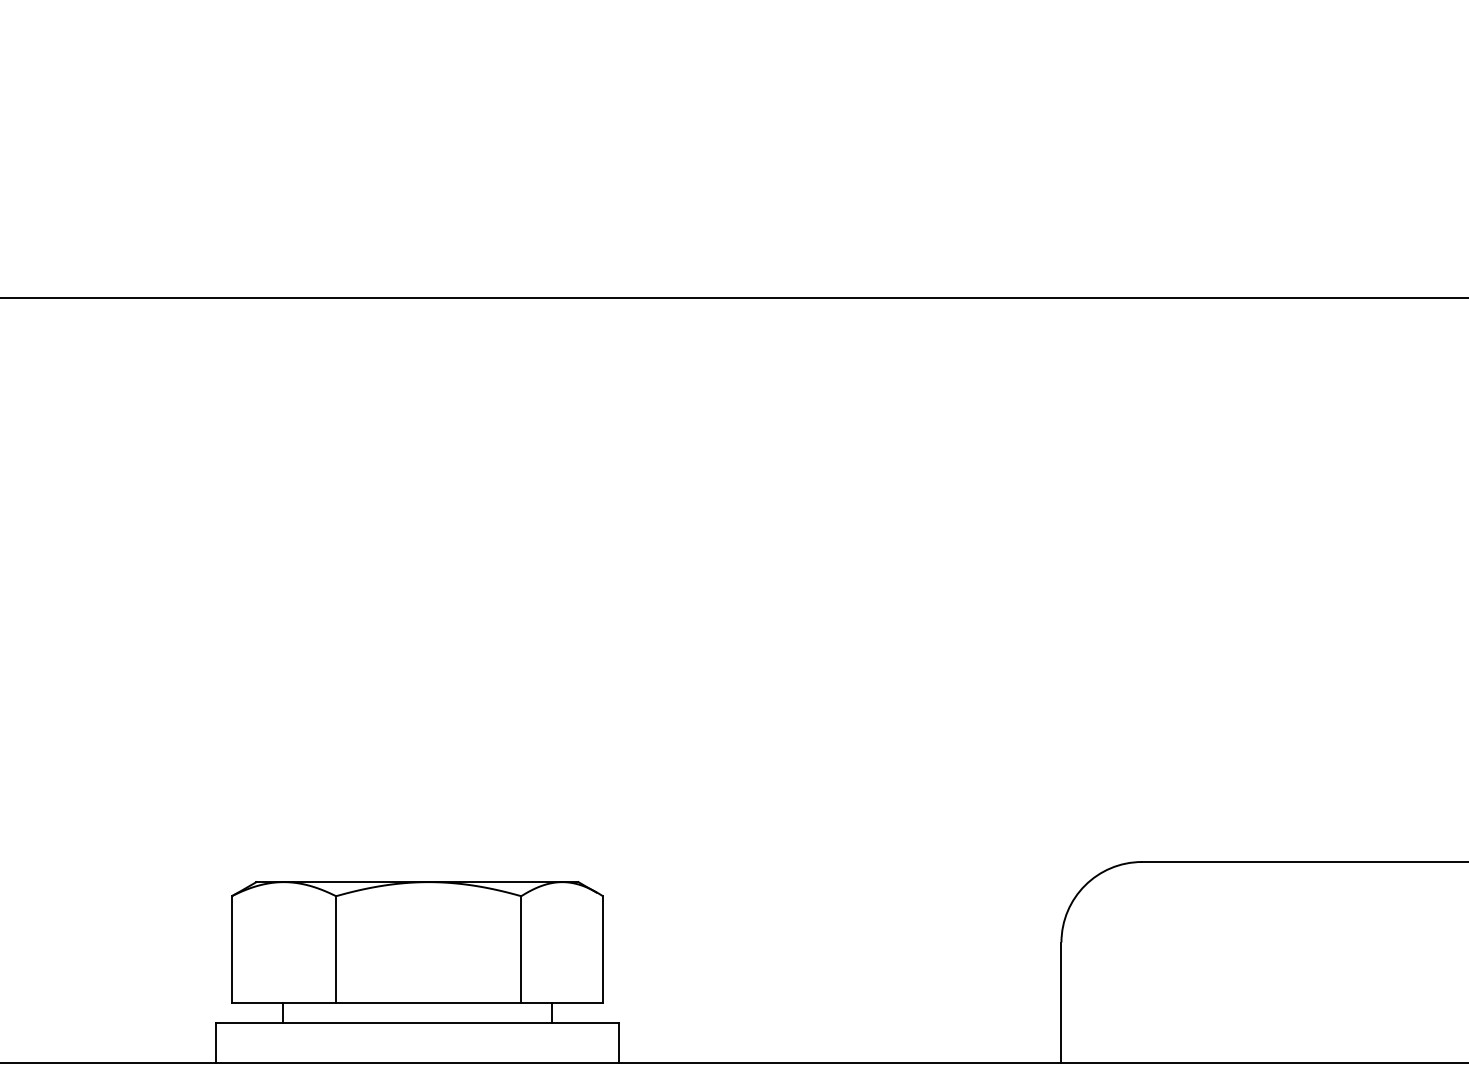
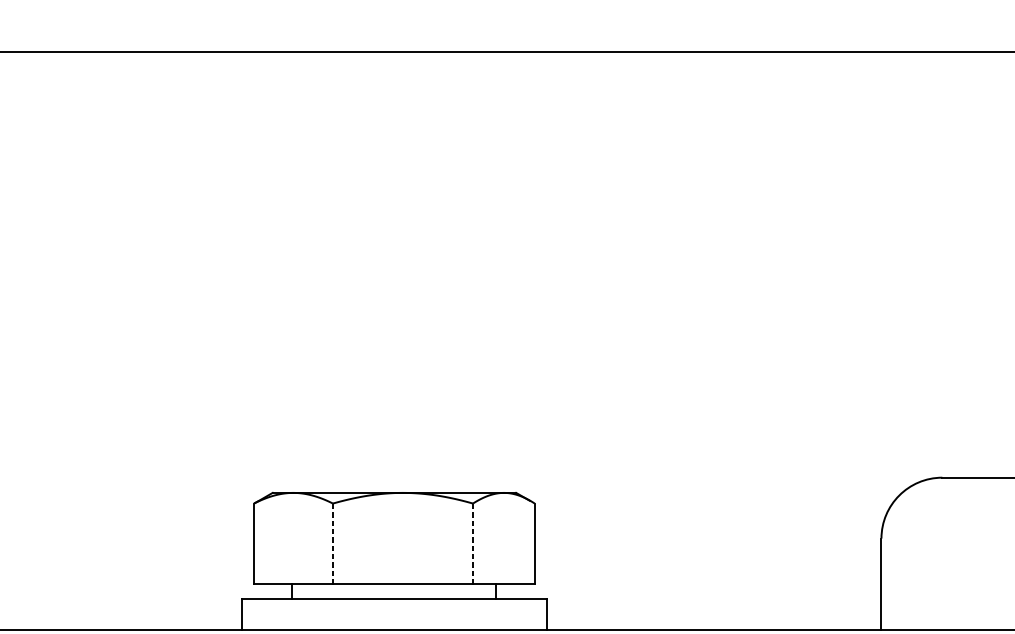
line: (336, 949) -> (333, 543), solid -> dashed
line: (521, 949) -> (473, 543), solid -> dashed

